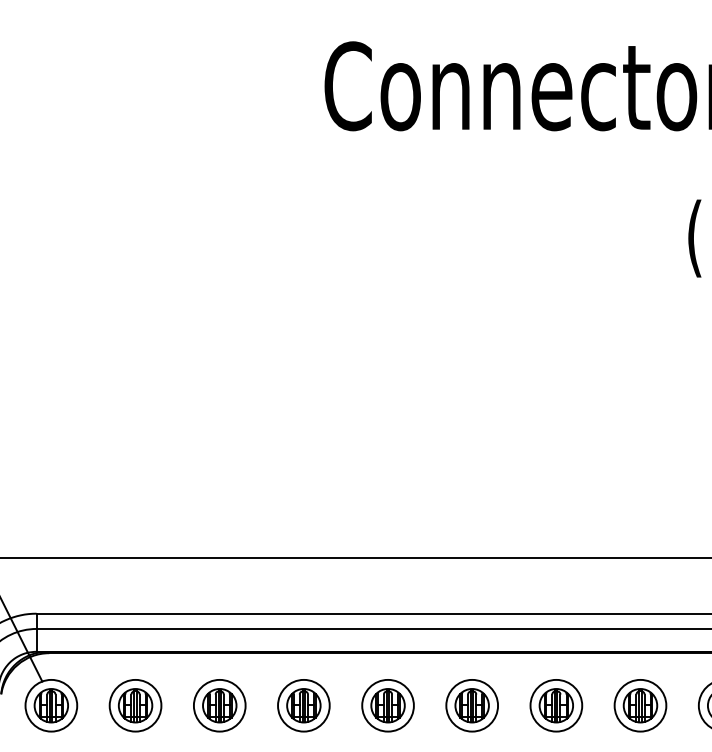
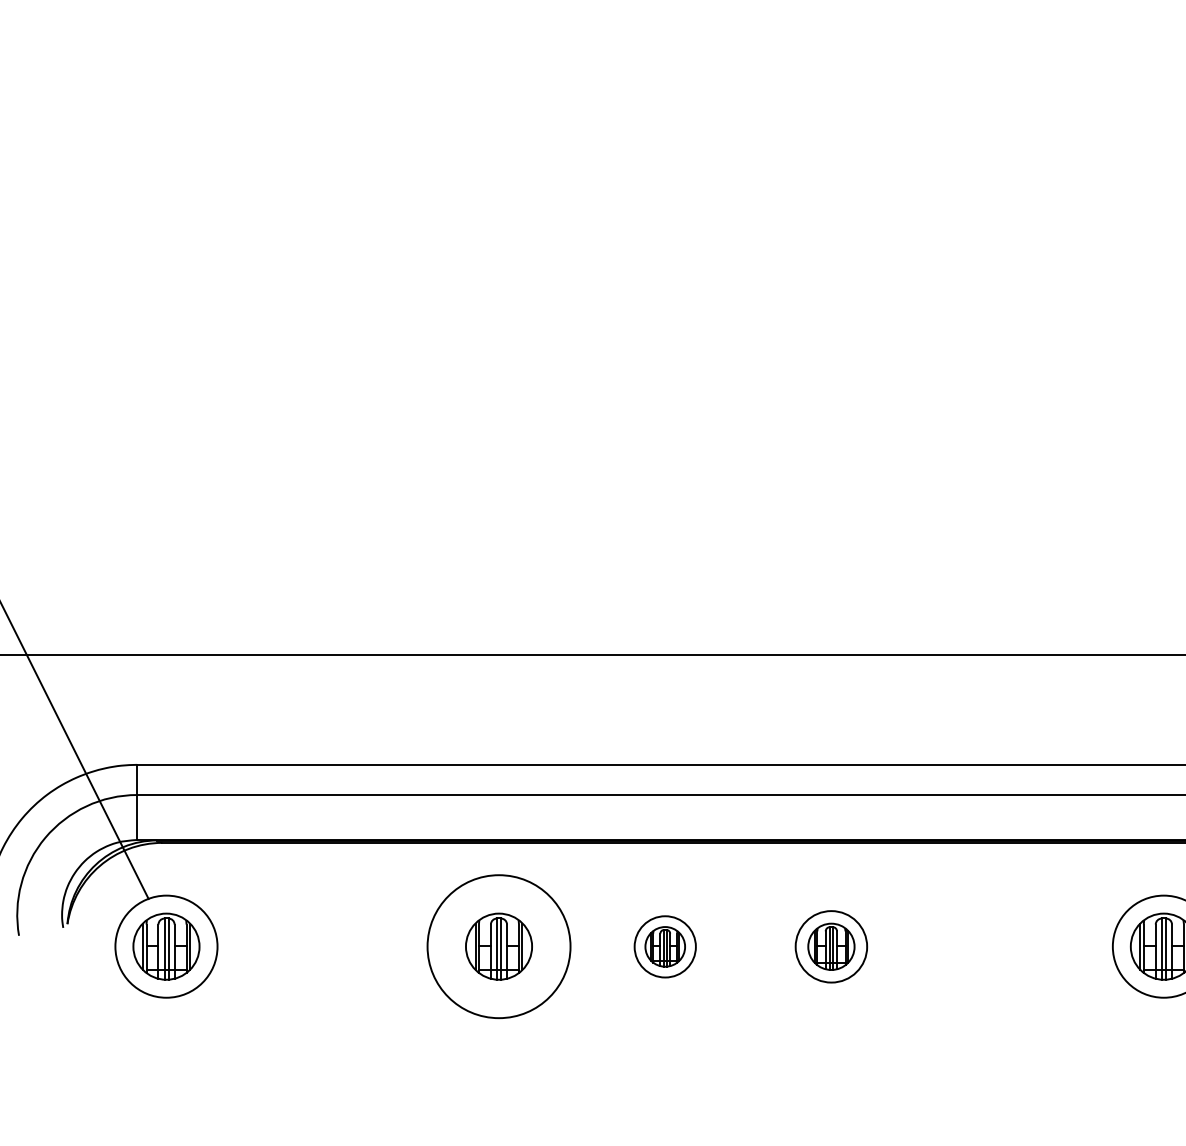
part: (135, 705) -> (332, 946), removed
circle: (219, 705) -> (498, 946), size x1.4
part: (303, 705) -> (664, 946), size x0.6
part: (387, 705) -> (830, 946), size x0.7
part: (471, 705) -> (996, 946), removed

